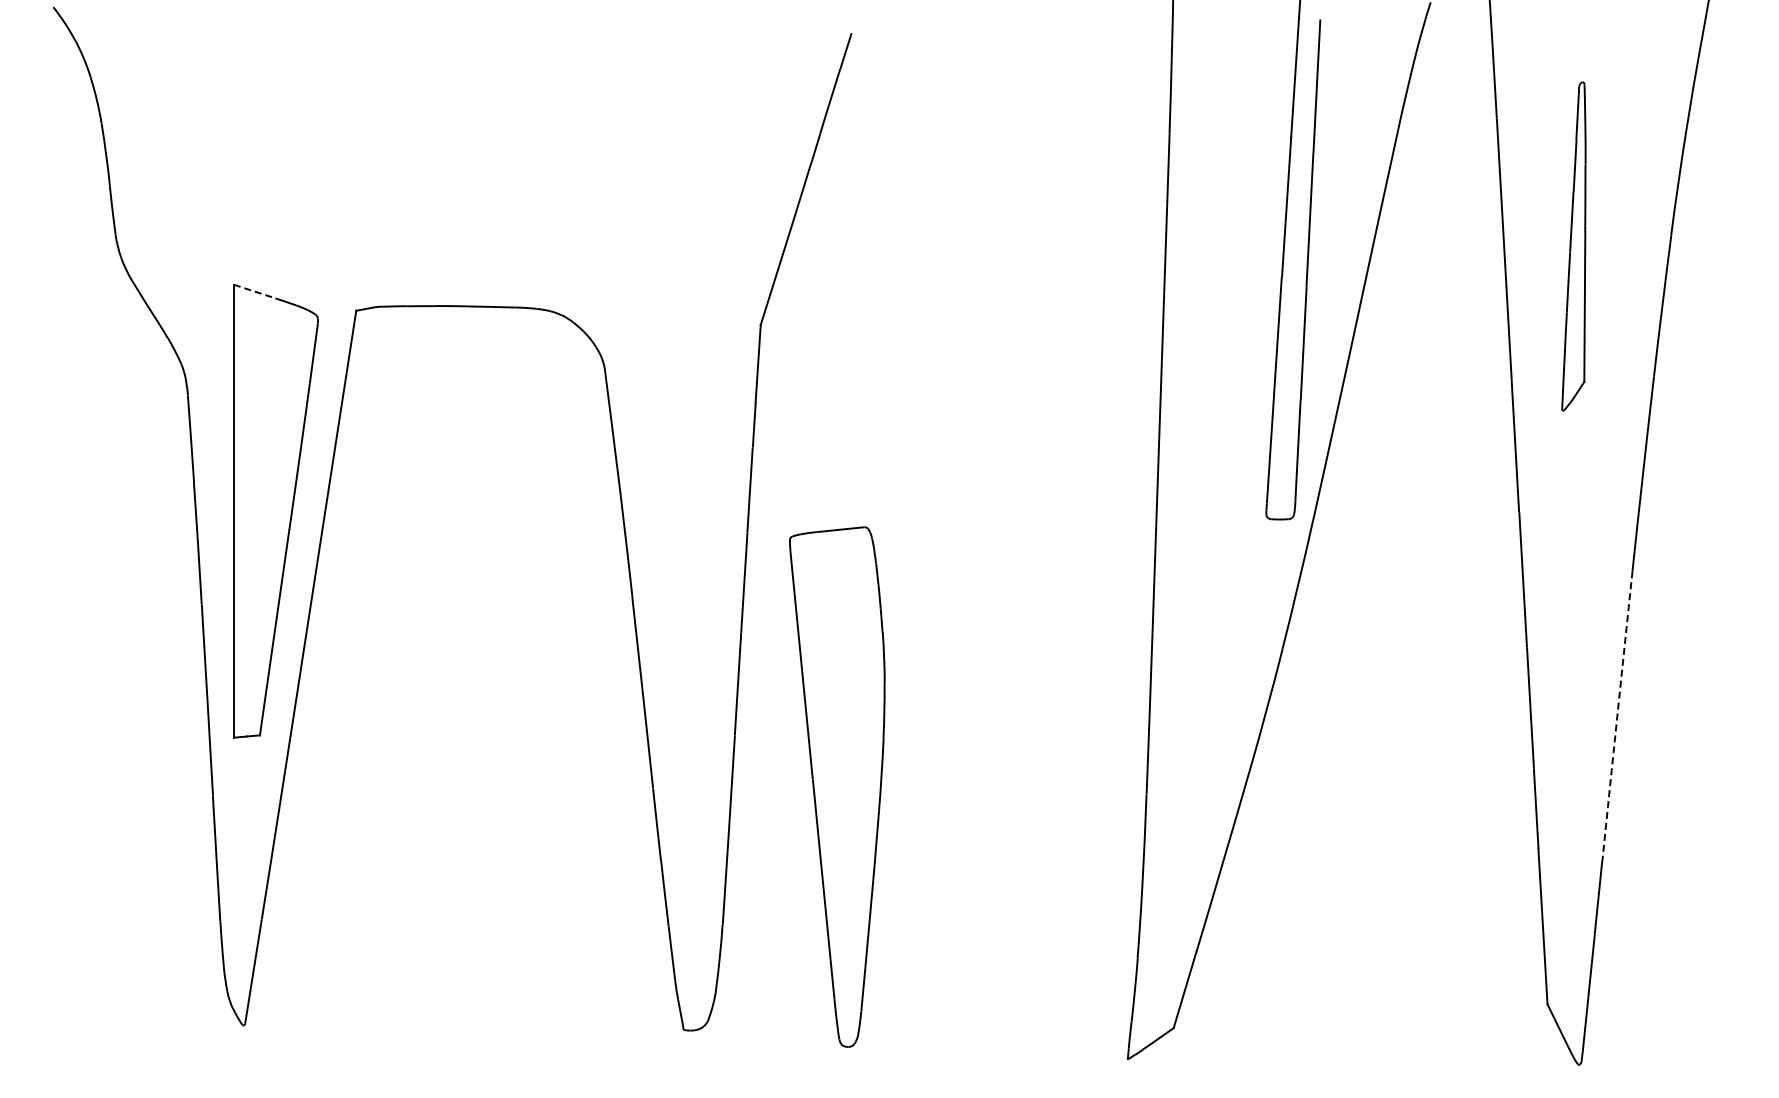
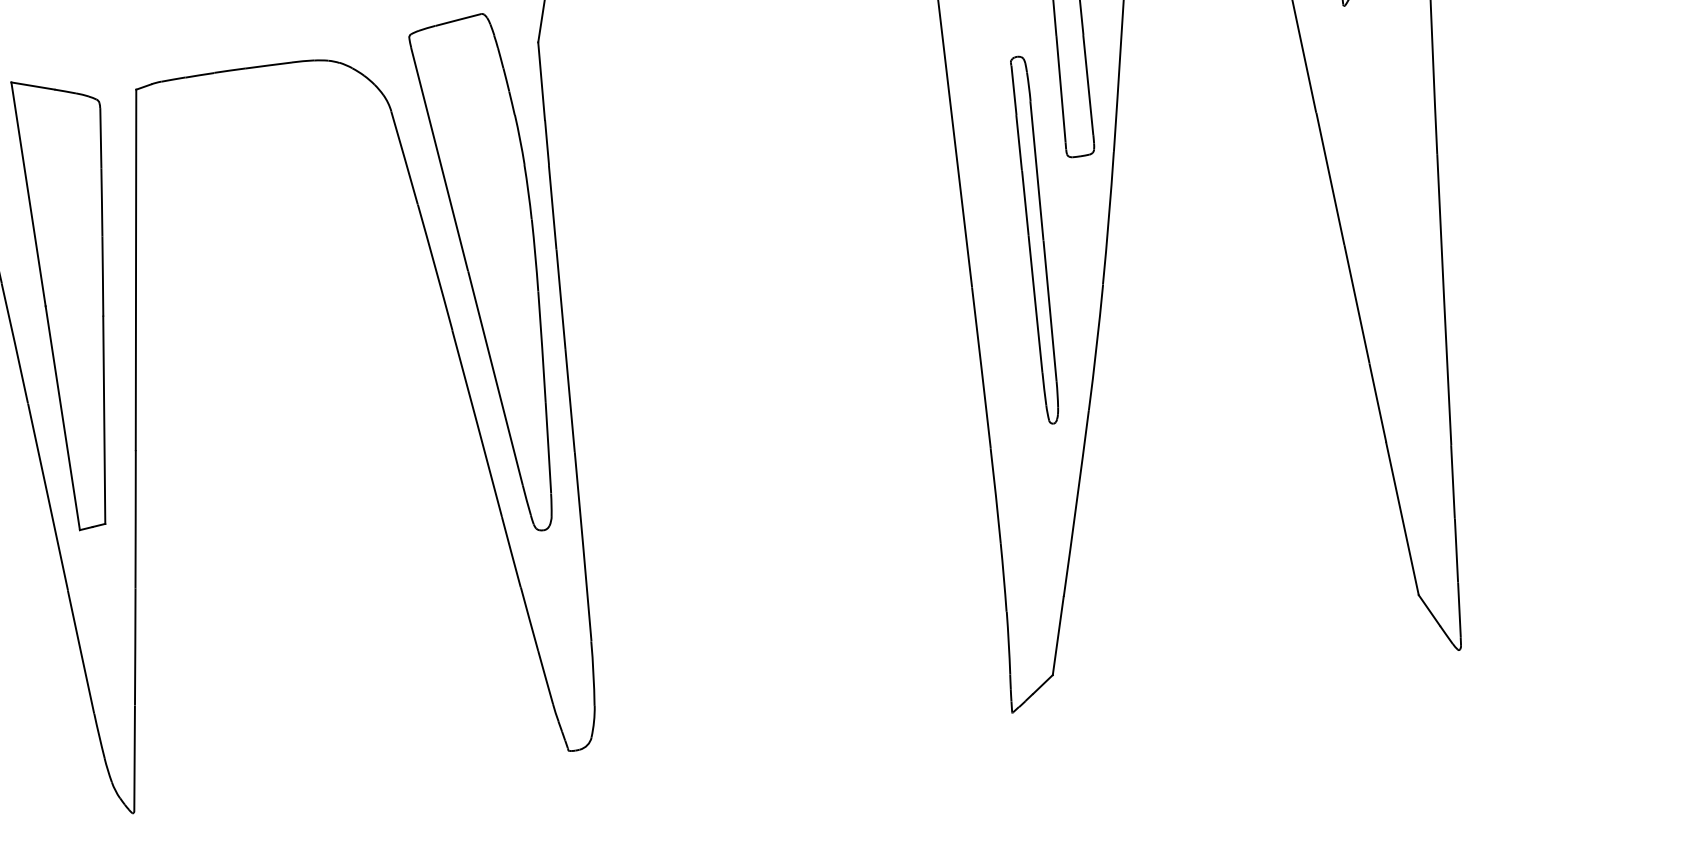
line: (254, 291) -> (32, 85), dashed -> solid
part: (1223, 595) -> (1036, 239), added
arc: (1617, 716) -> (1444, 299), dashed -> solid
part: (837, 786) -> (493, 274), moved

